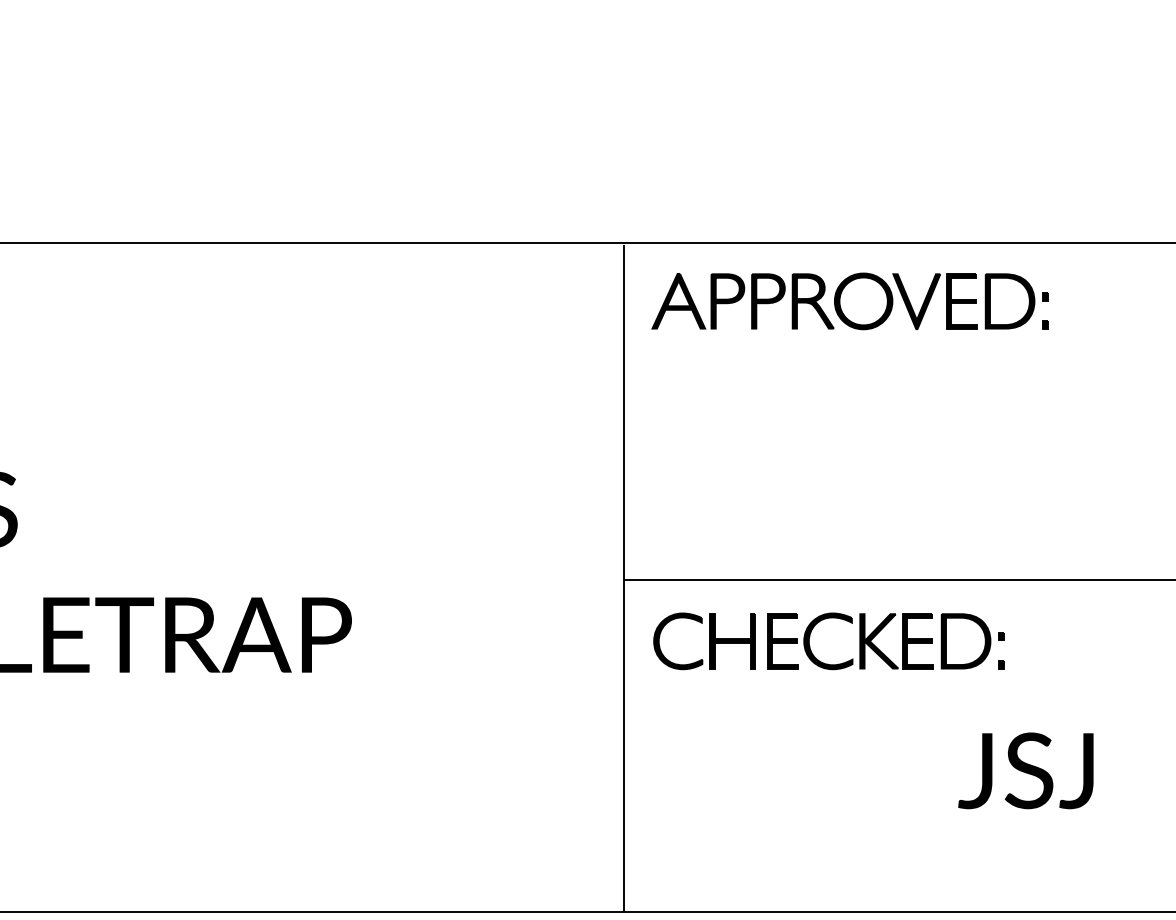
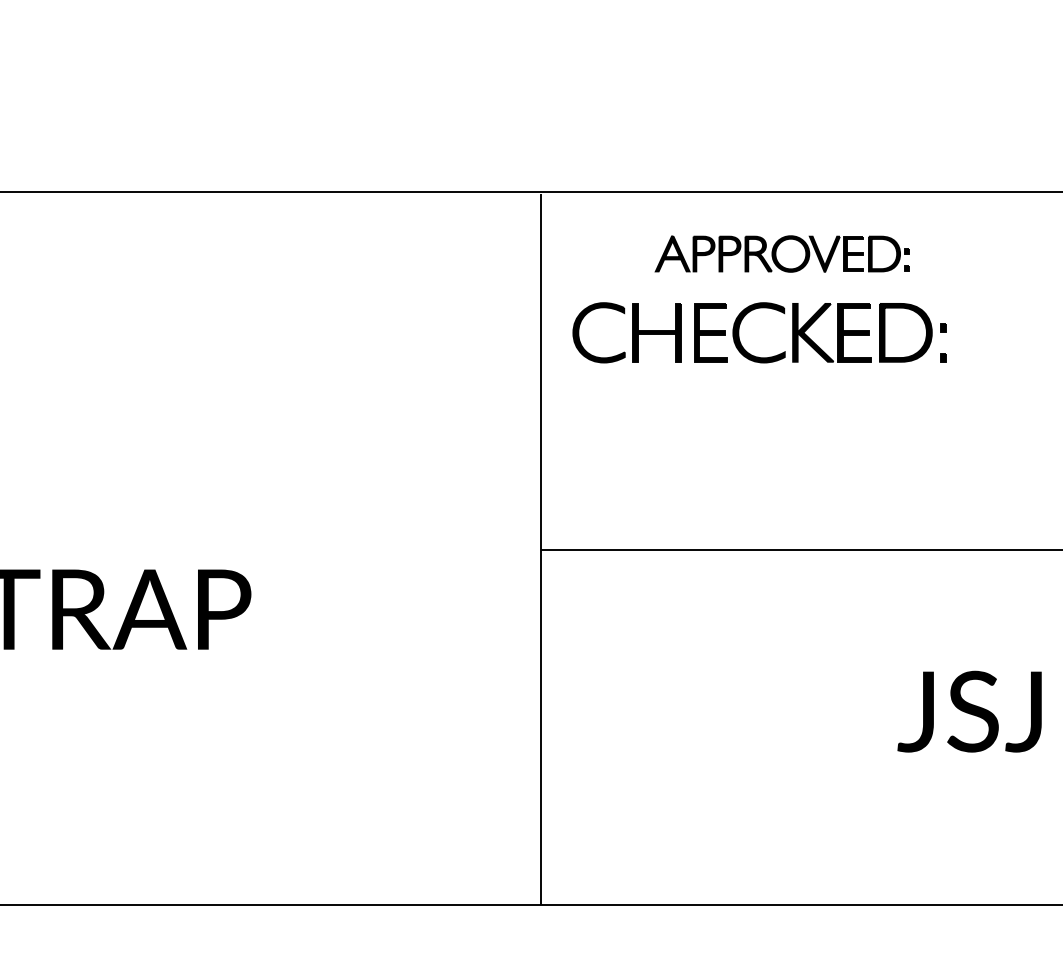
part: (849, 301) -> (781, 254), size x0.6
part: (810, 637) -> (740, 328), moved
text: (1025, 770) -> (969, 711), moved

